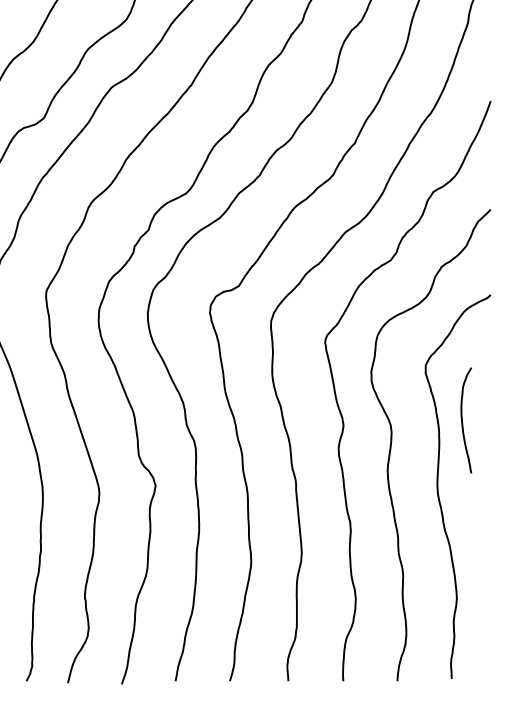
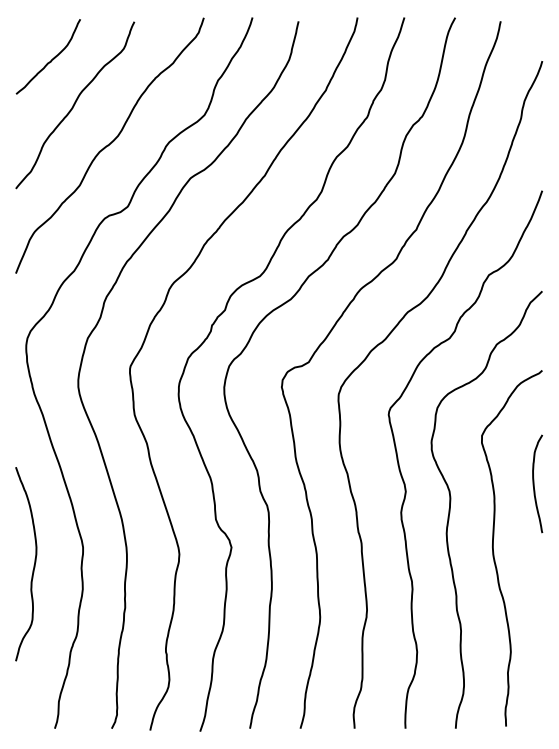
curve: (462, 420) -> (534, 483), moved

